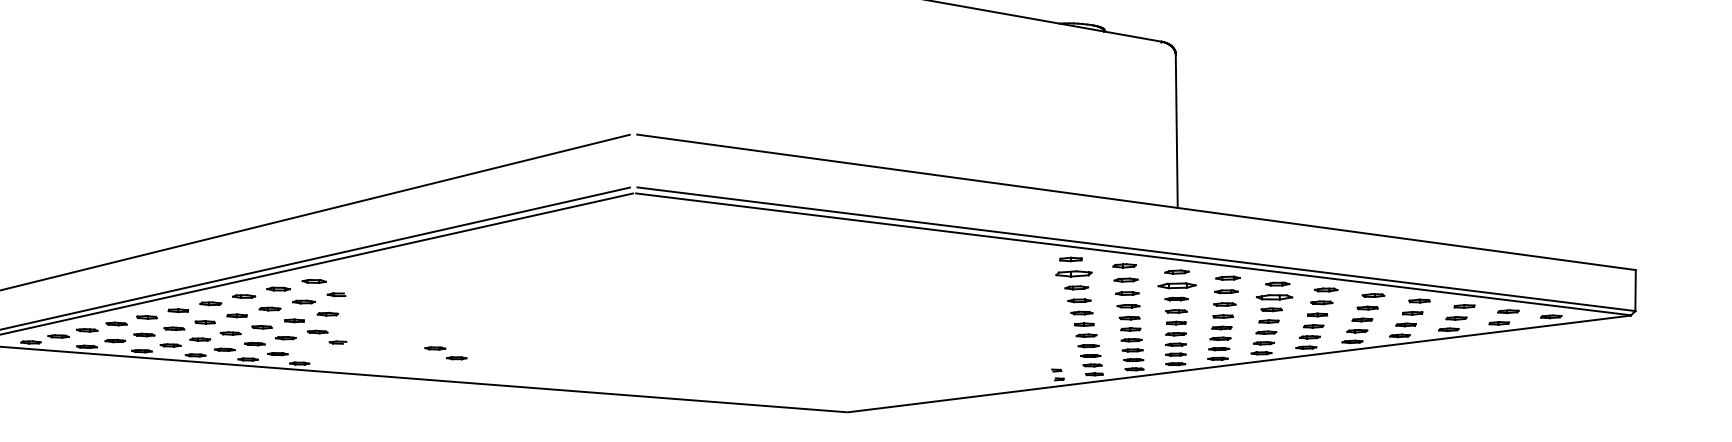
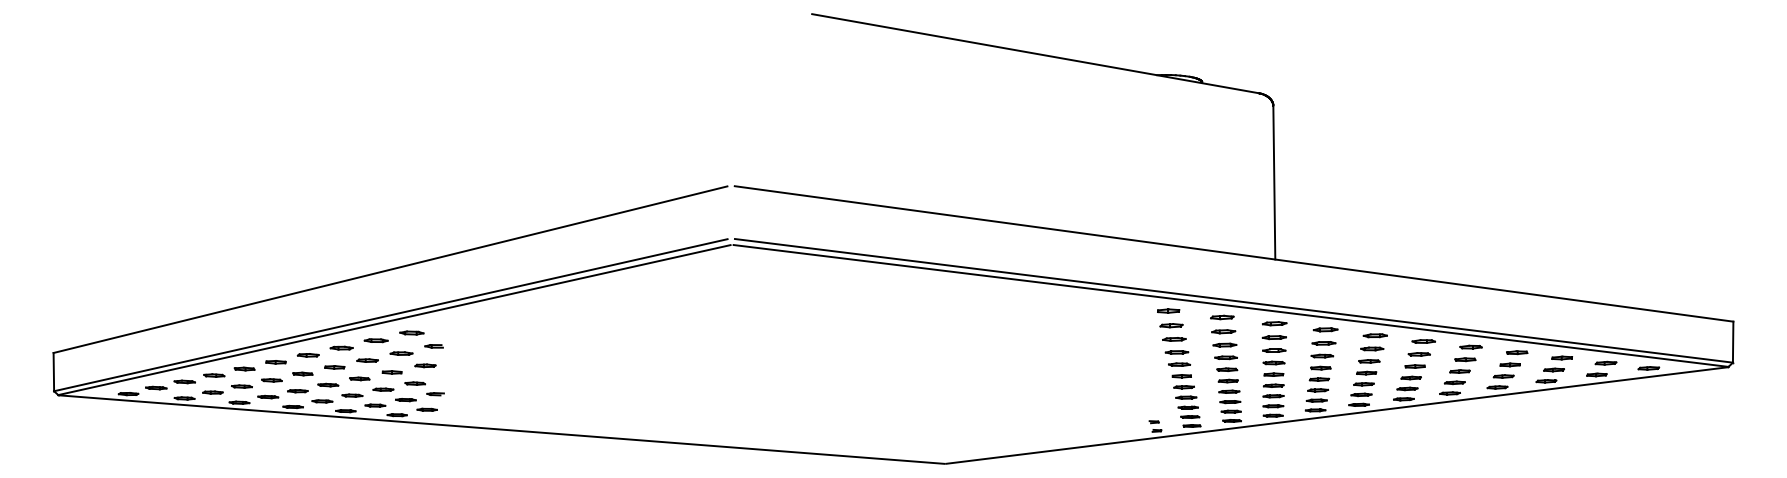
part: (1073, 273) -> (1171, 325), size x0.62
part: (1175, 285) -> (1273, 337), size x0.62
part: (1274, 296) -> (1372, 348), size x0.62
part: (445, 352) -> (416, 404), moved

